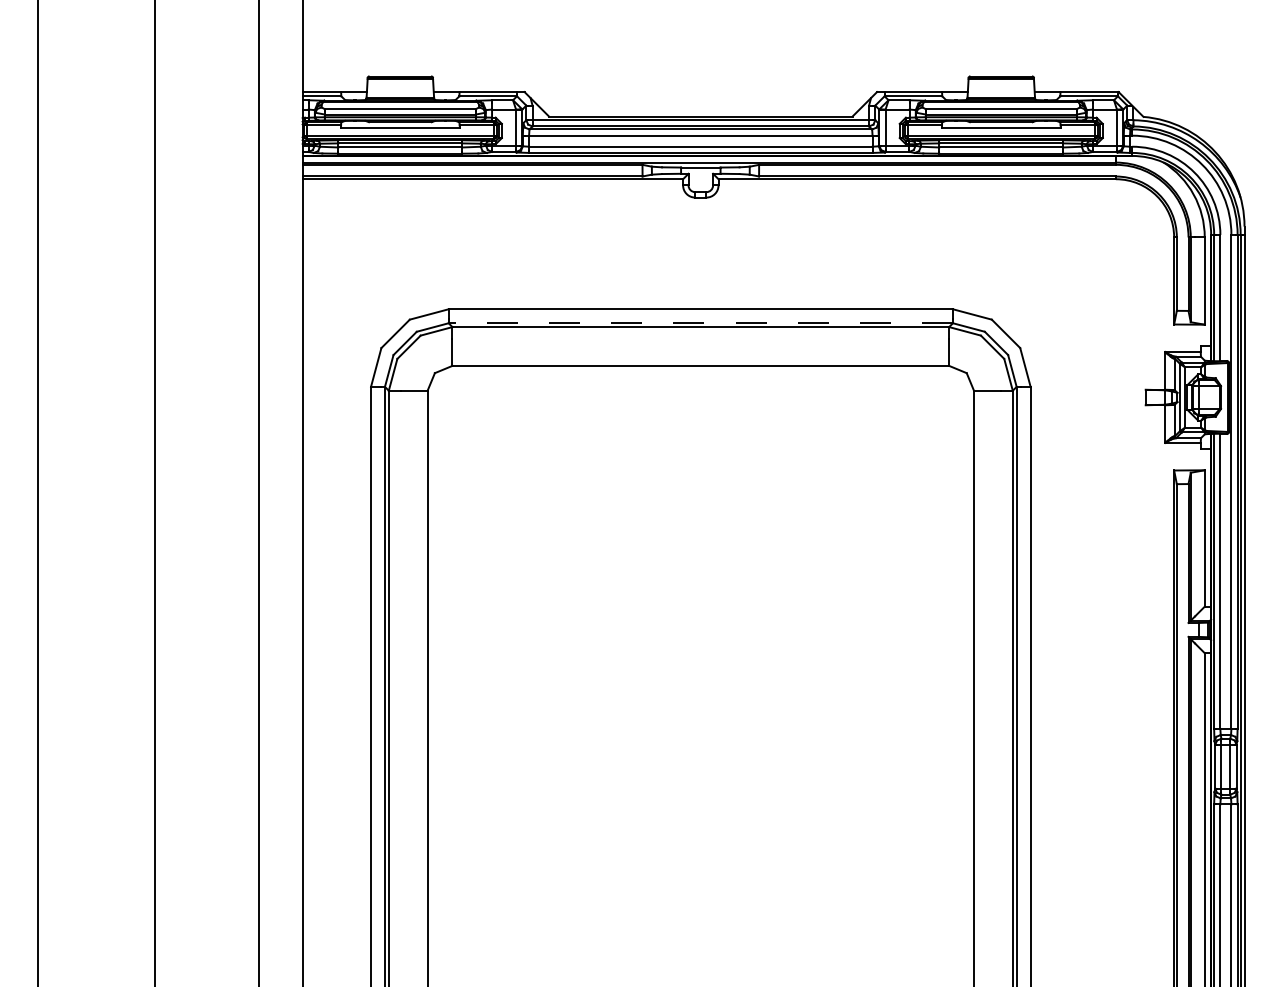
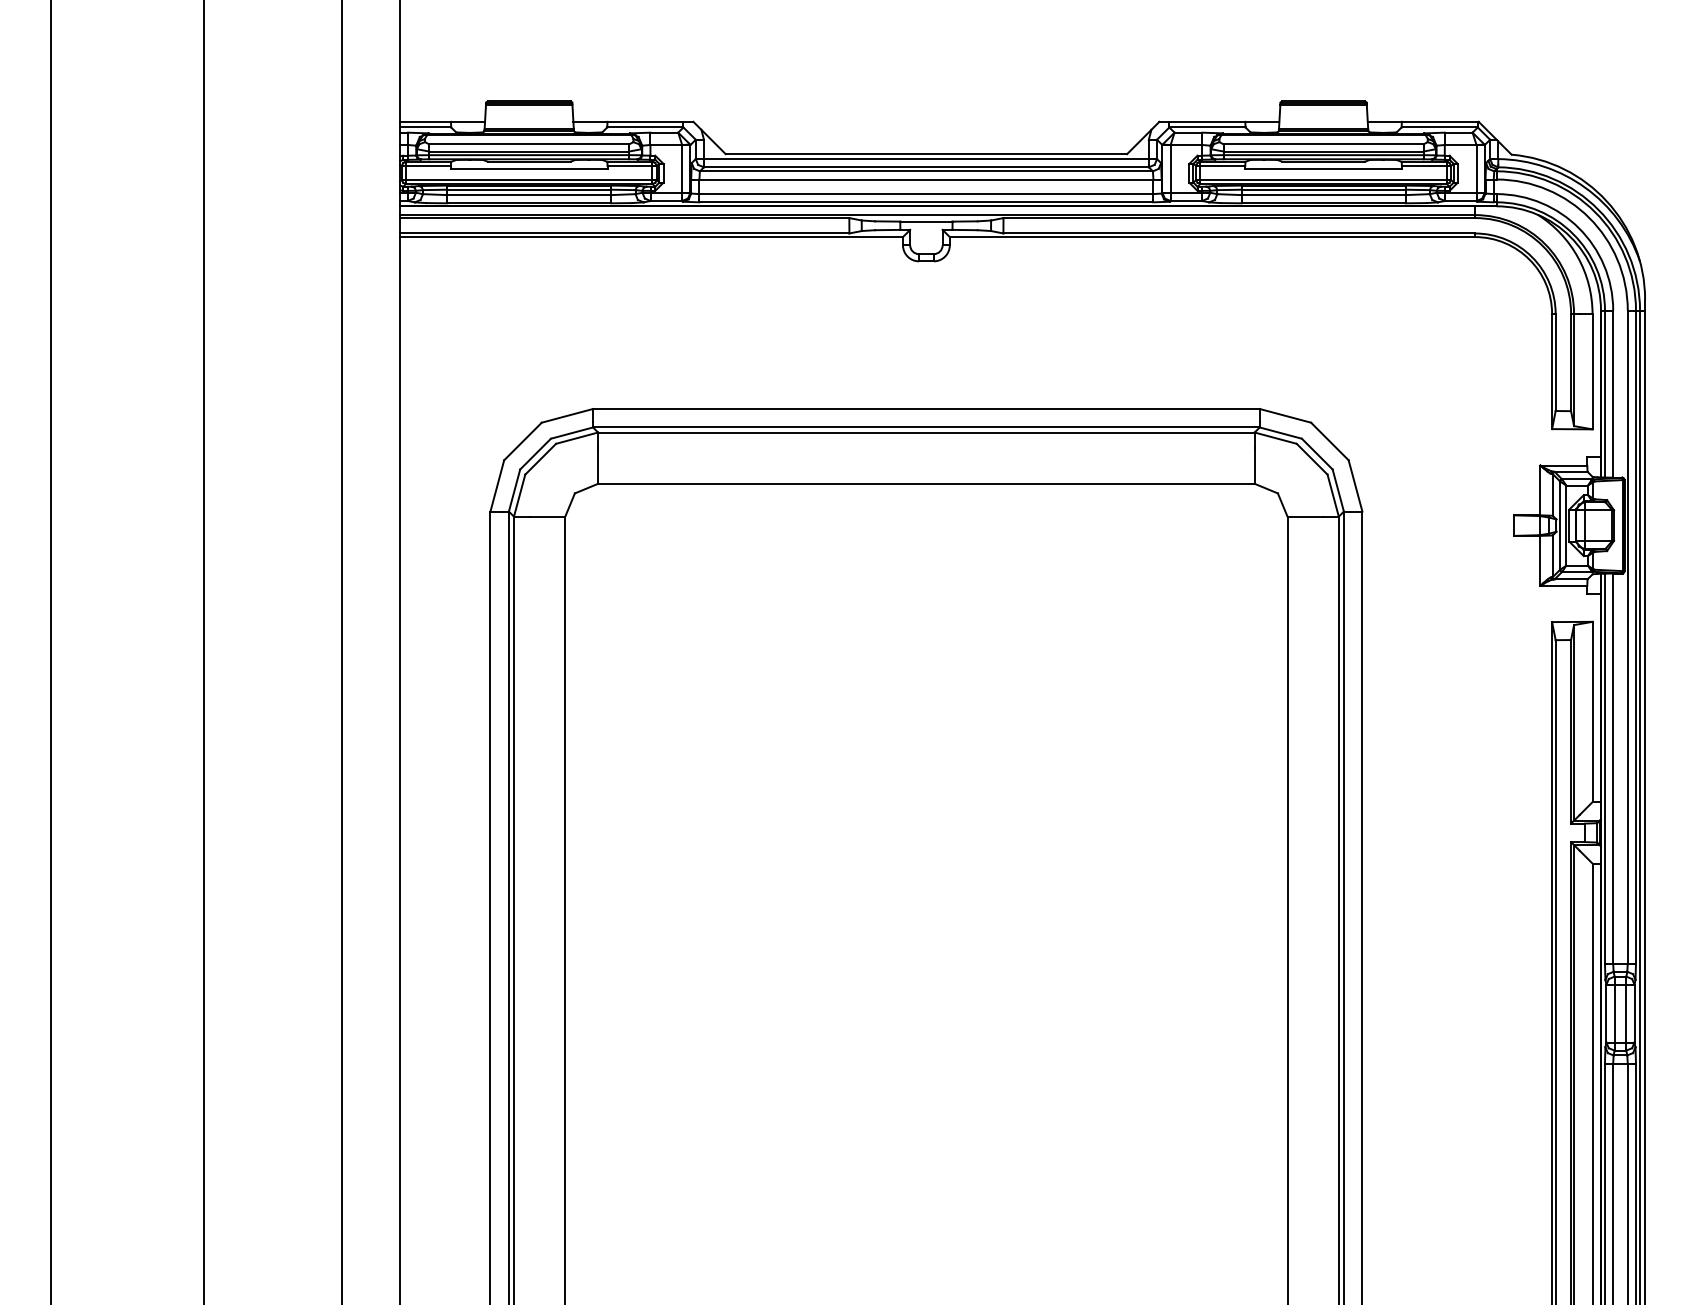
line: (700, 323) -> (925, 427), dashed -> solid

